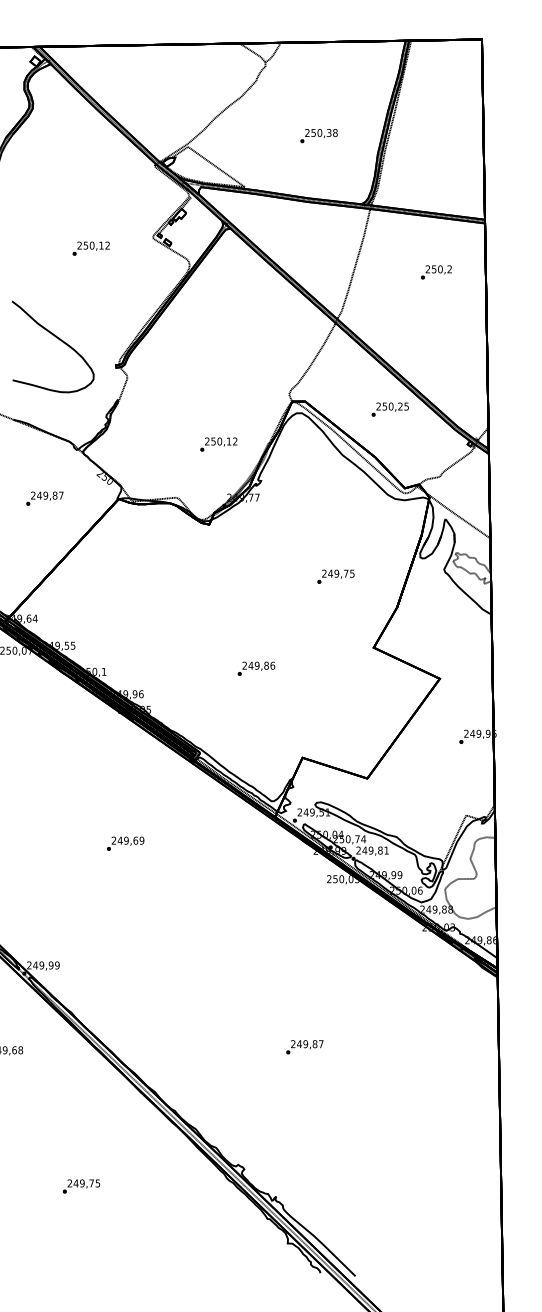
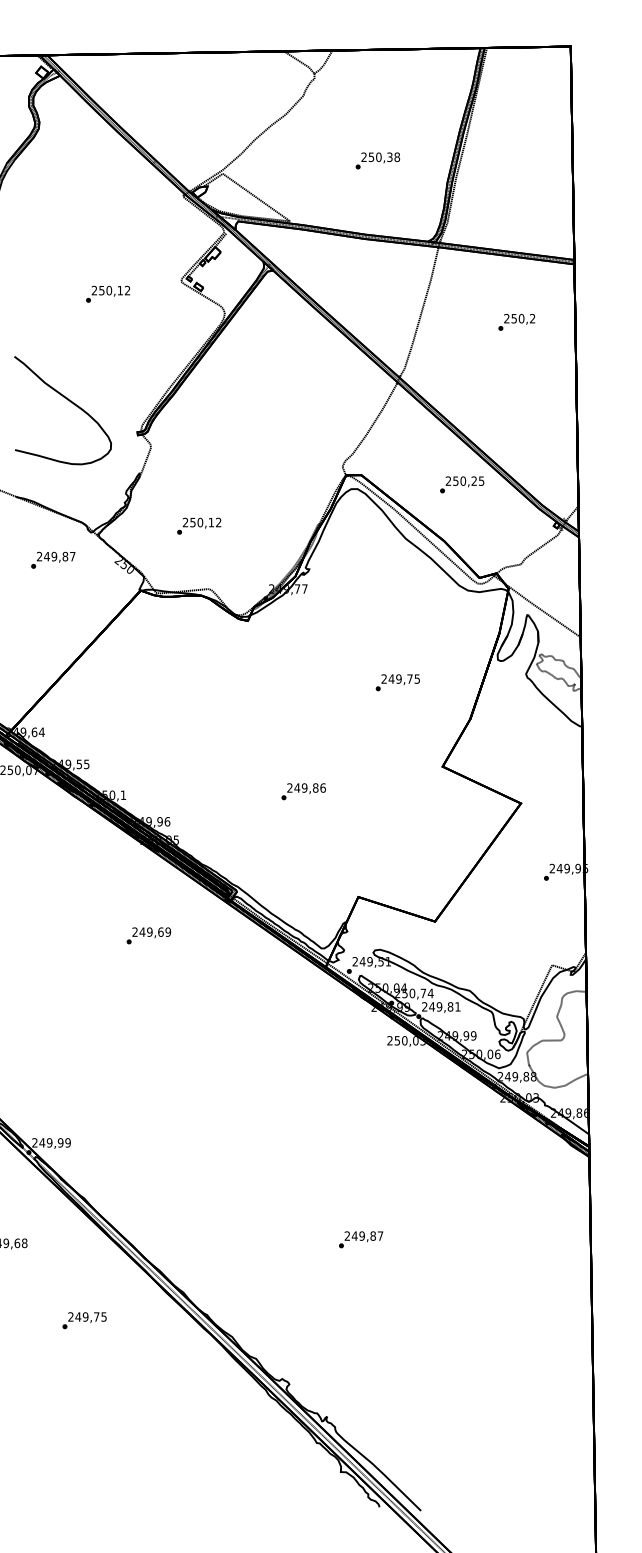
text: (219, 444) -> (199, 525), moved
text: (45, 498) -> (53, 559), moved
text: (125, 843) -> (148, 935), moved
text: (81, 1186) -> (84, 1320), moved

